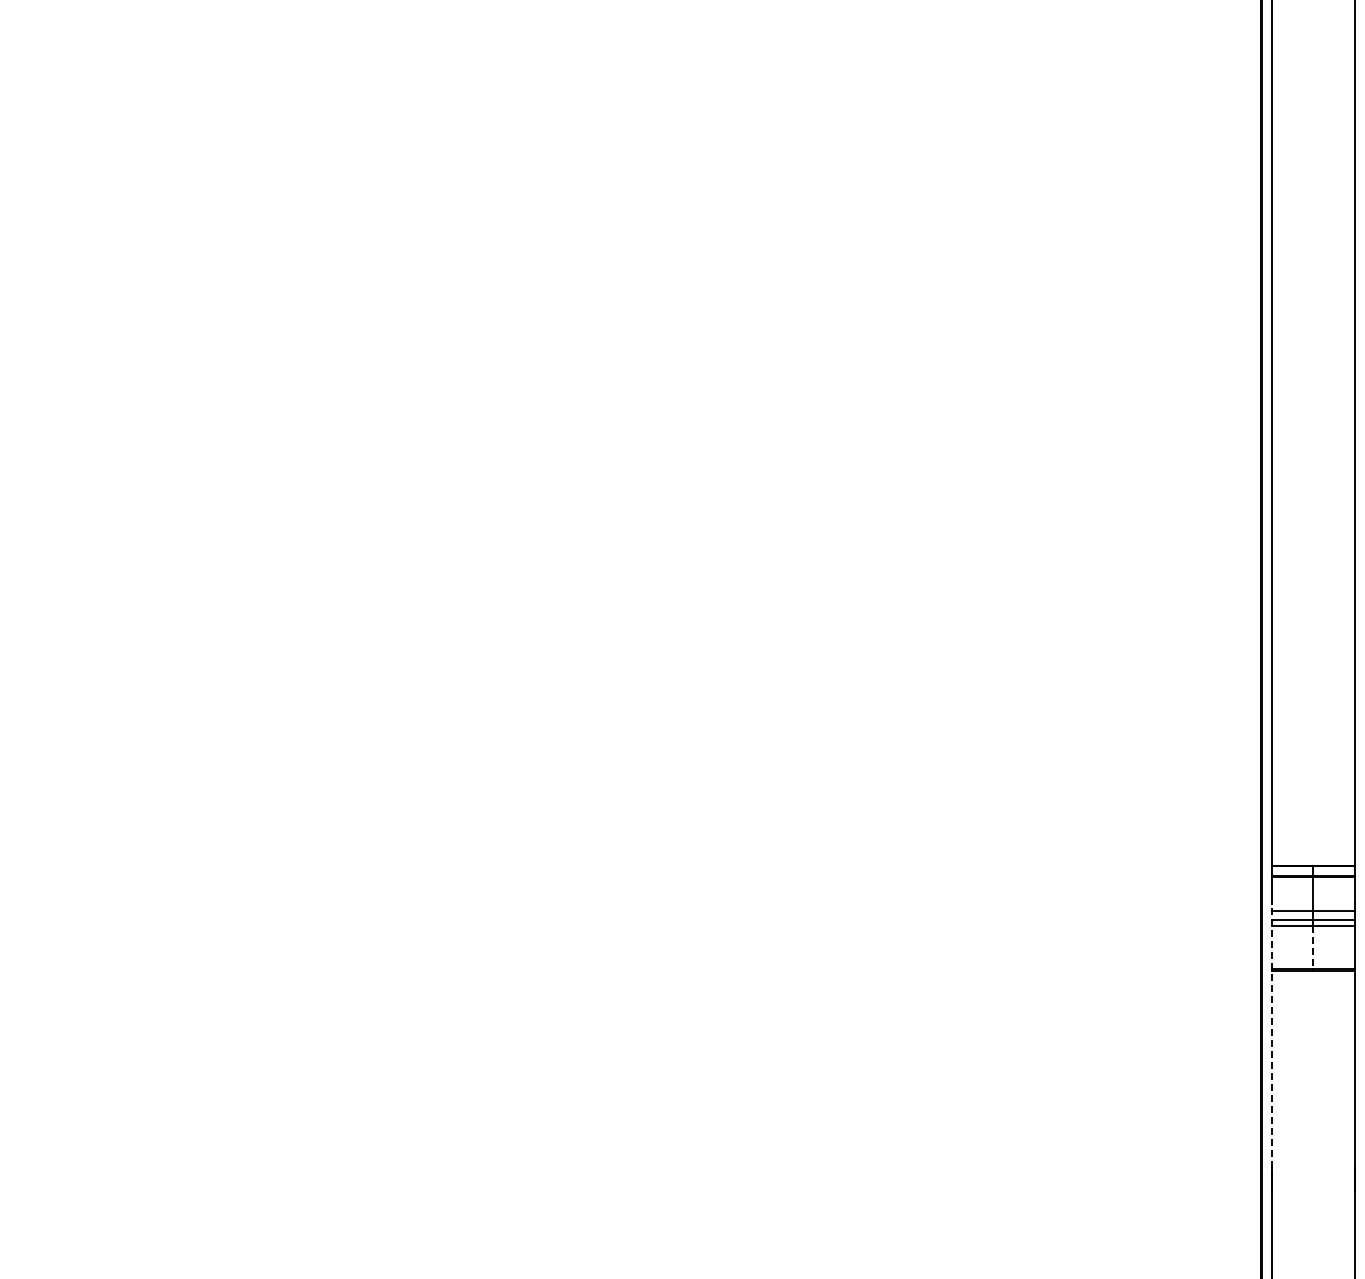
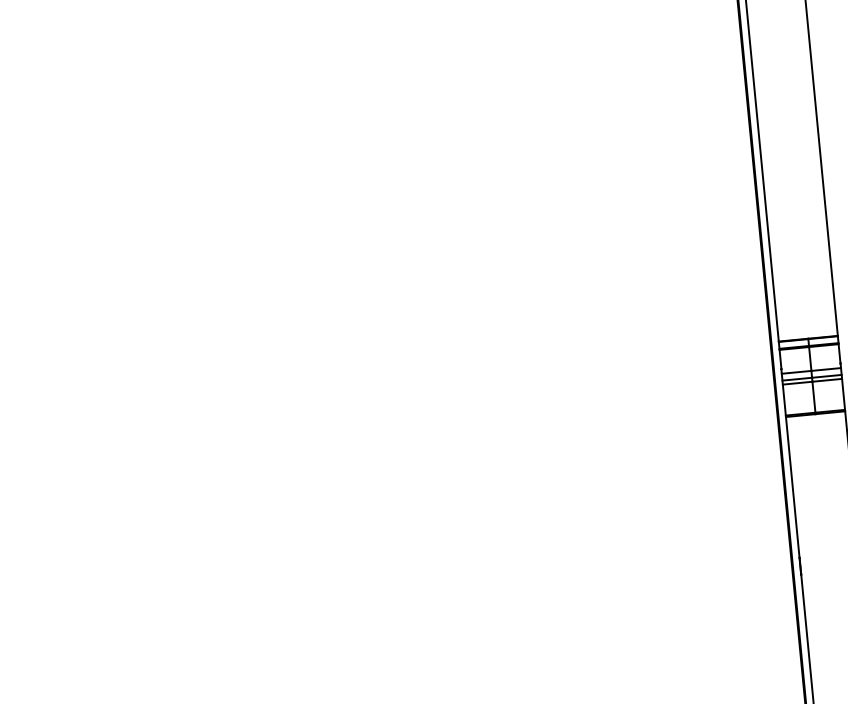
line: (1313, 947) -> (814, 397), dashed -> solid
line: (1272, 1047) -> (791, 472), dashed -> solid

